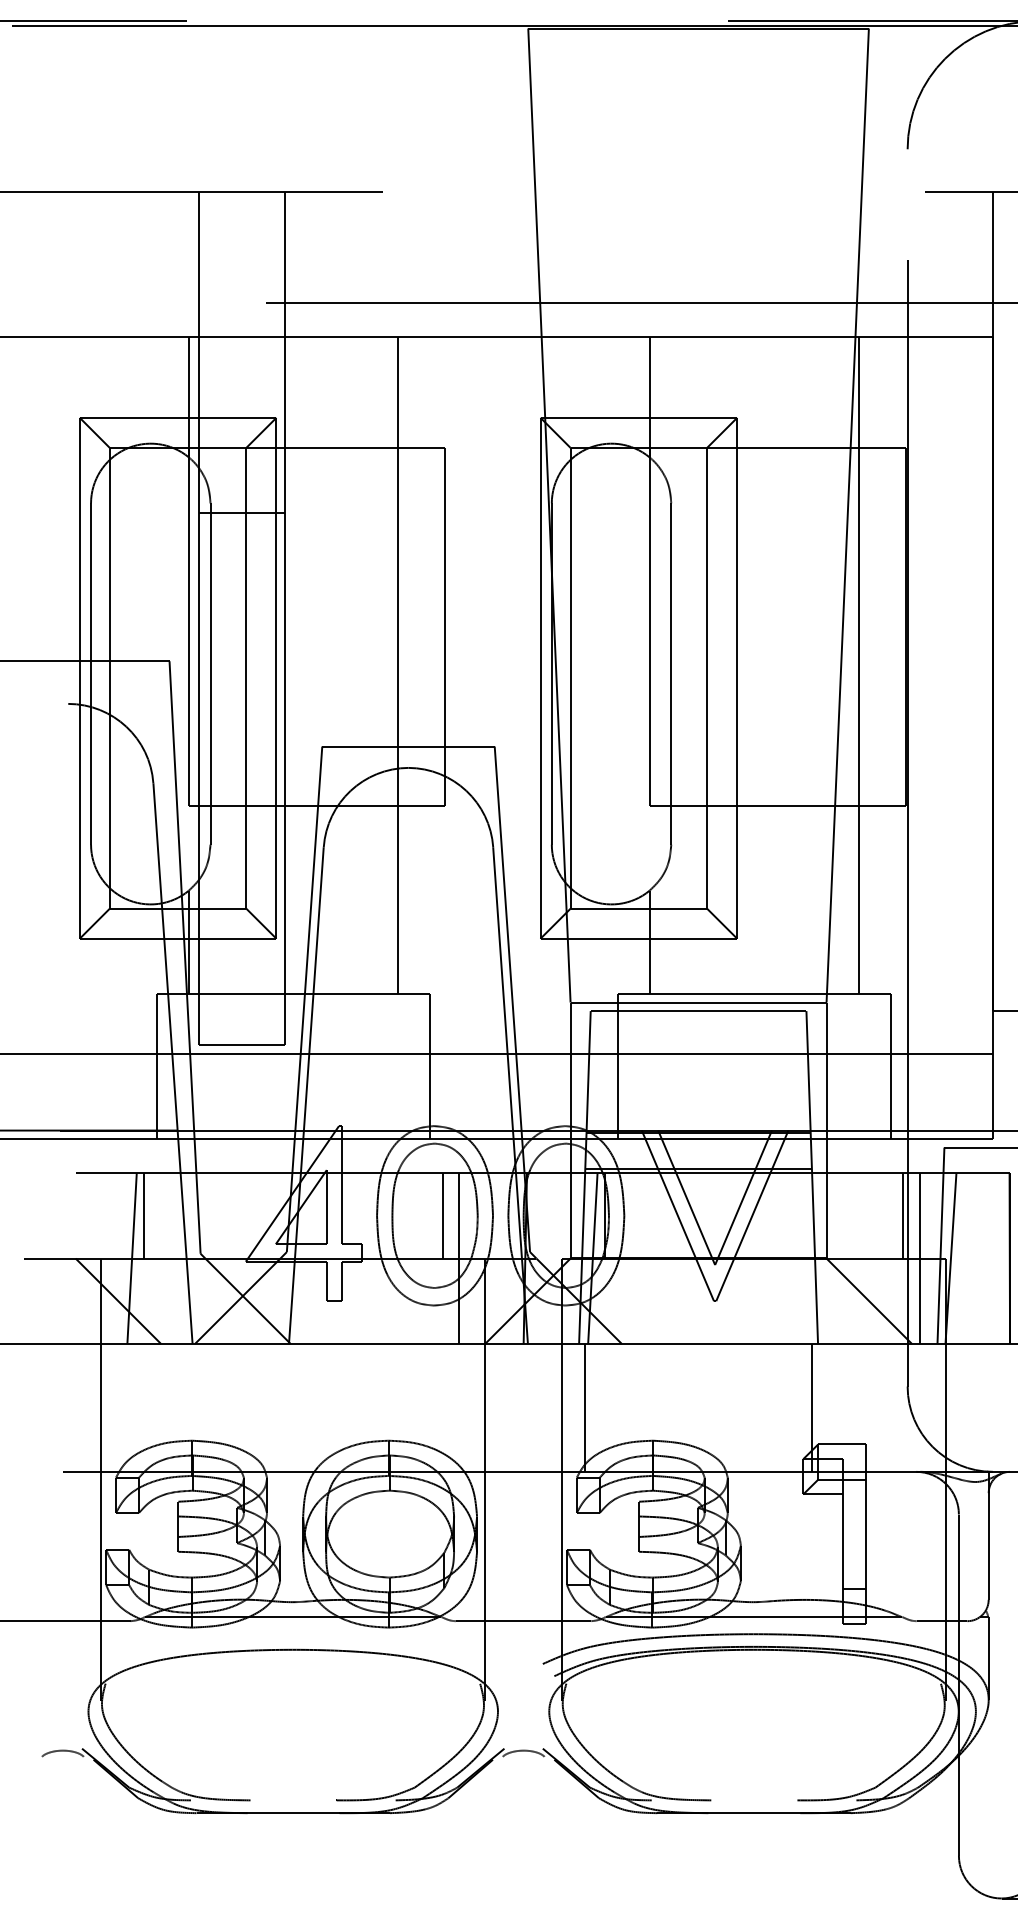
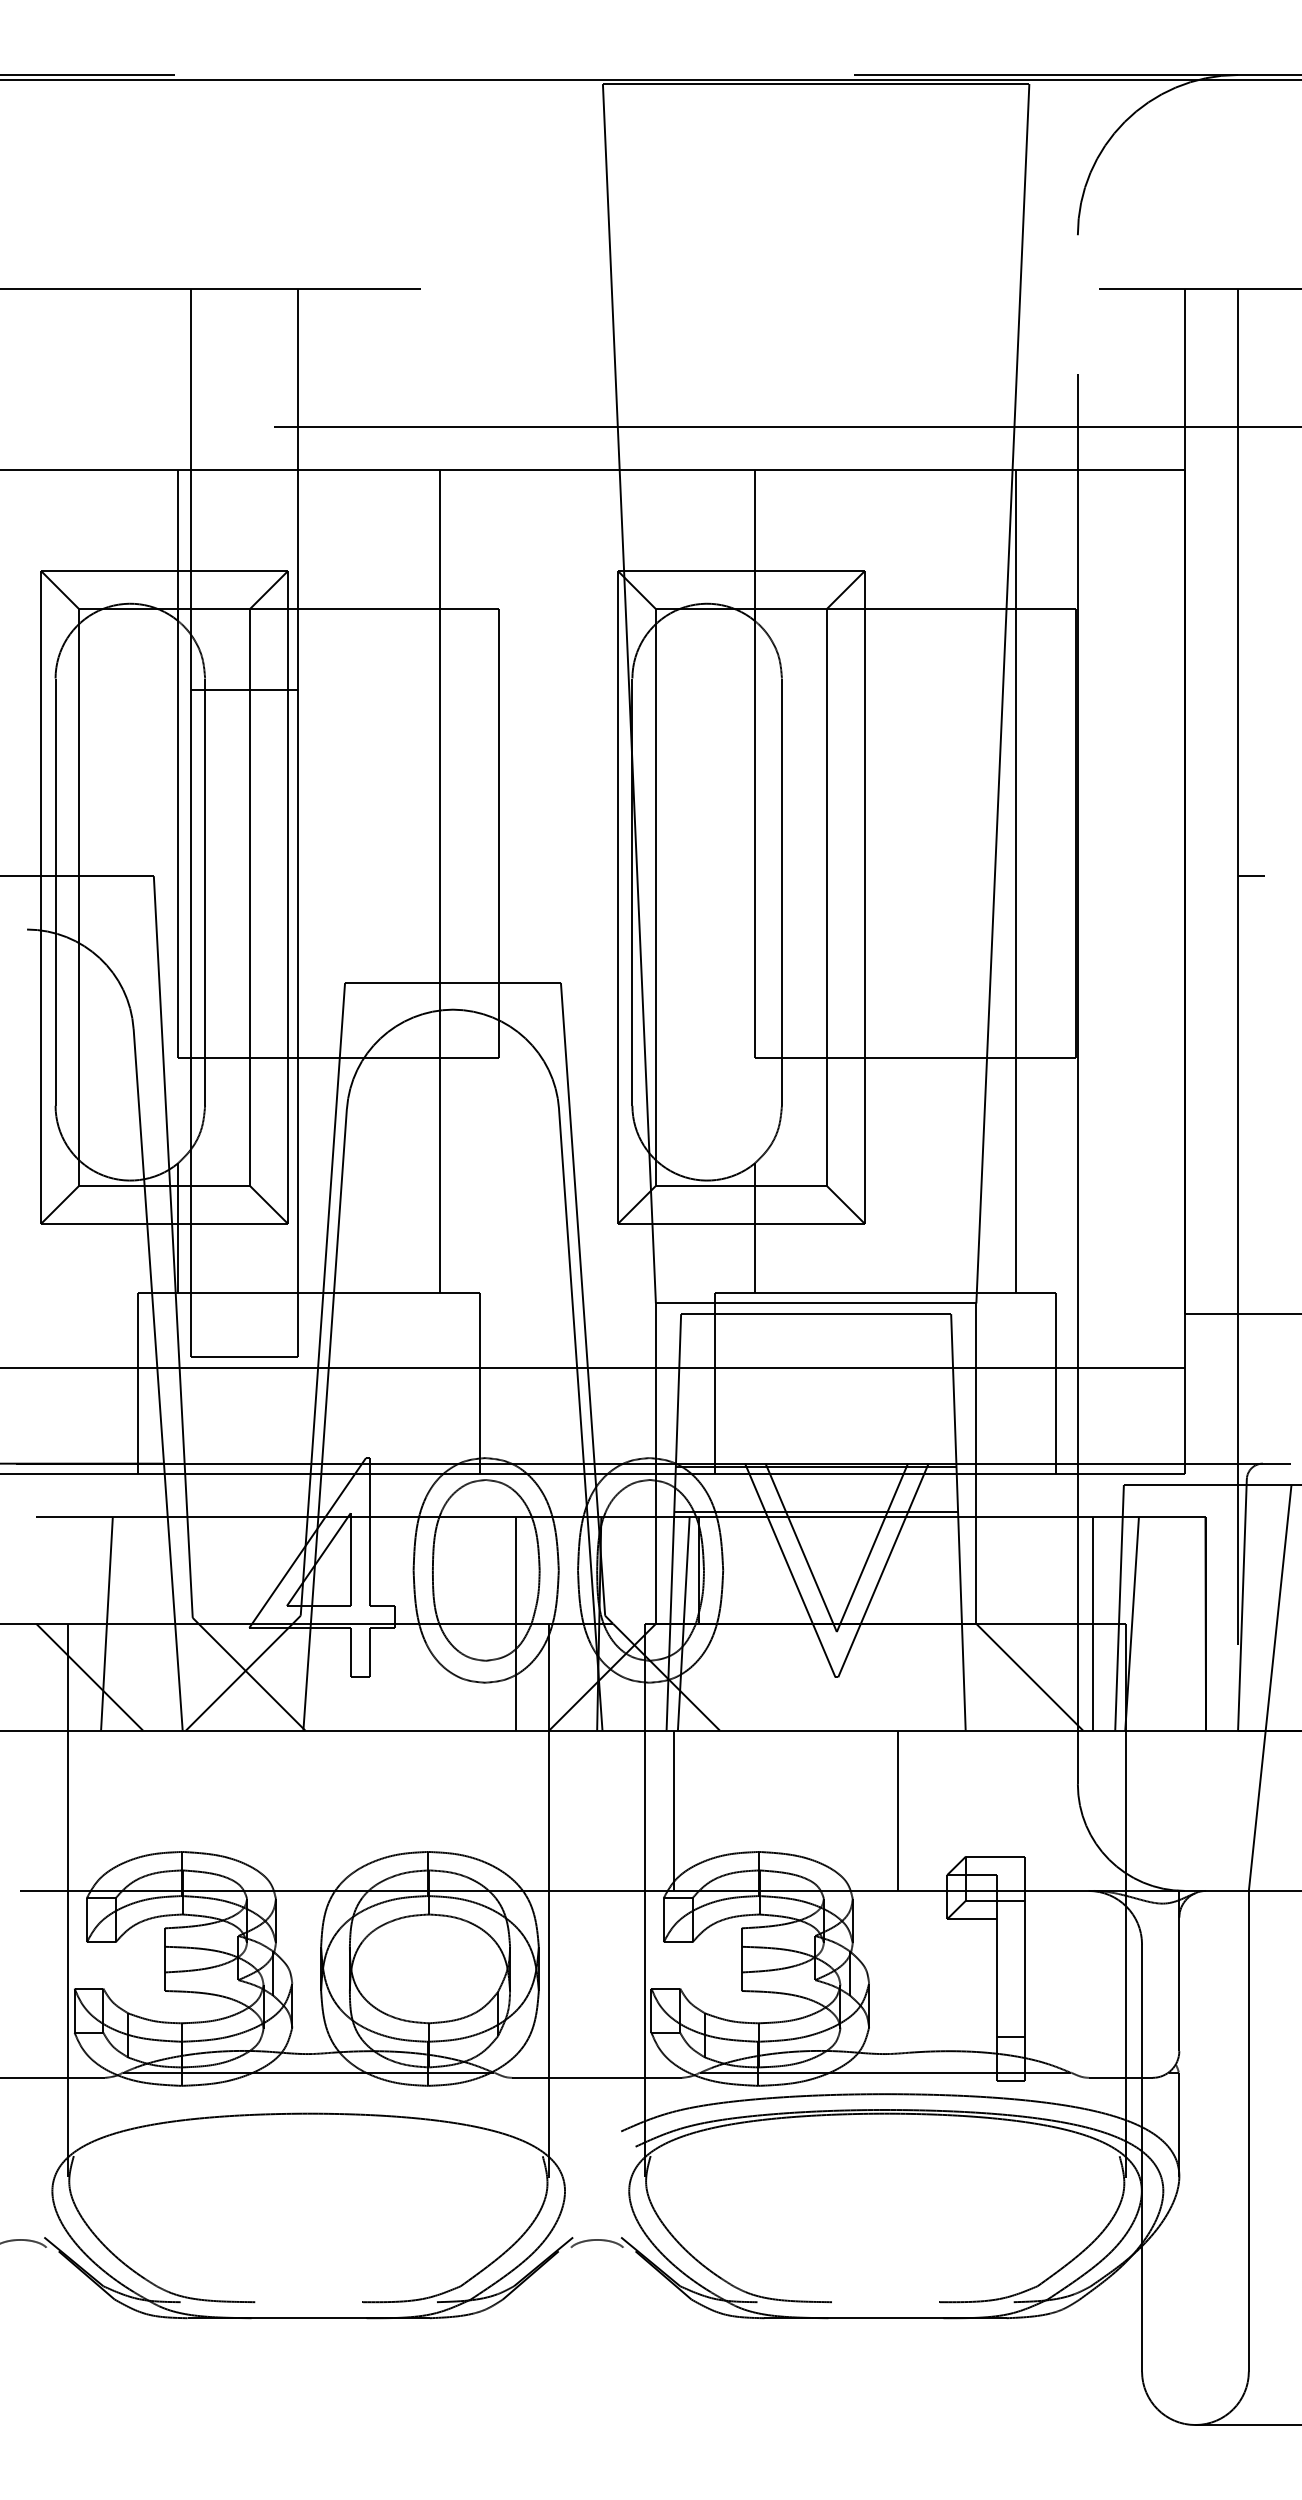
line: (143, 1215) -> (121, 1570), removed
line: (442, 1215) -> (495, 1570), removed
line: (903, 1215) -> (1072, 1570), removed
line: (812, 1407) -> (898, 1810), moved

